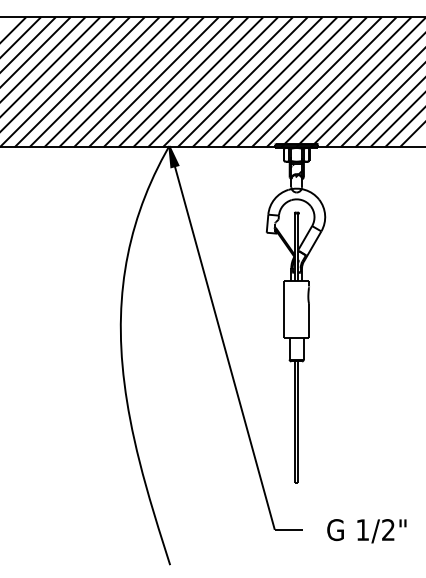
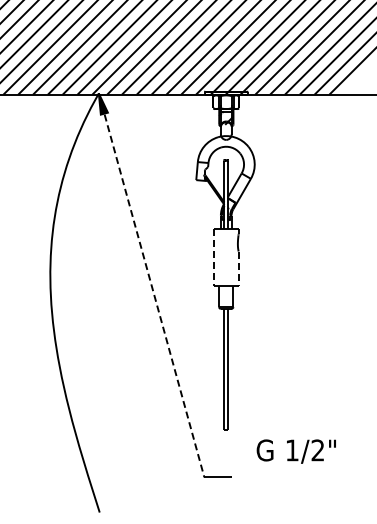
line: (284, 310) -> (214, 257), solid -> dashed
line: (309, 321) -> (239, 268), solid -> dashed
line: (222, 338) -> (152, 285), solid -> dashed
text: (366, 531) -> (296, 451), moved

